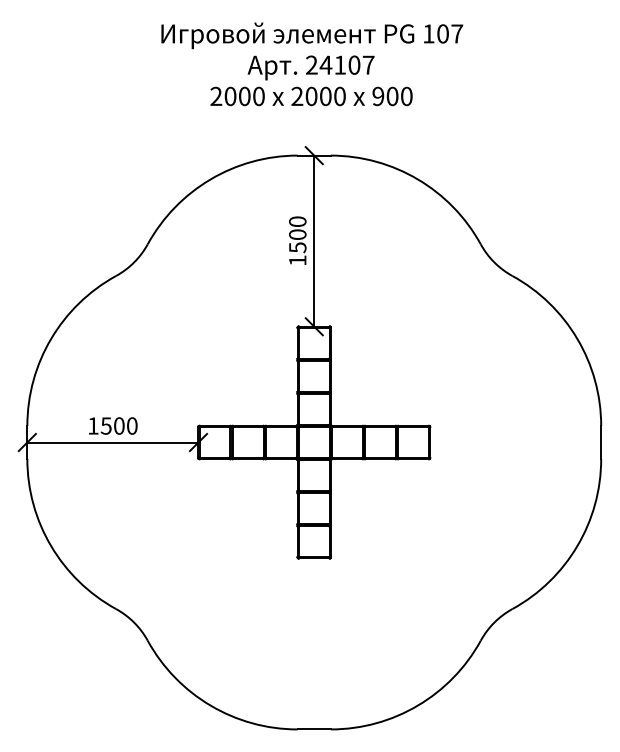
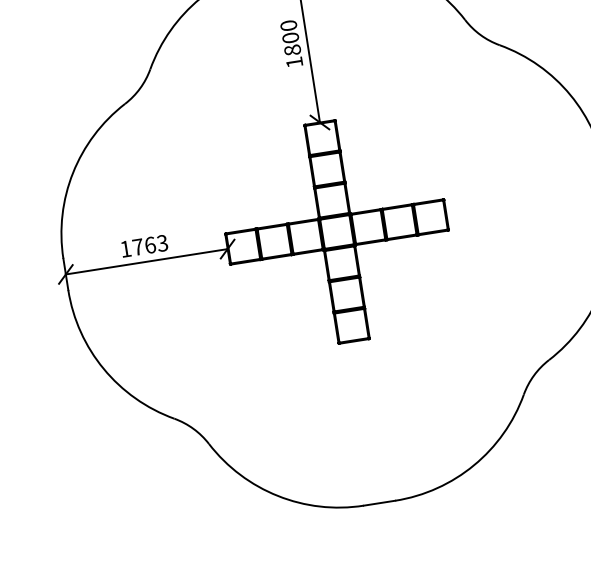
text: (297, 247) -> (292, 50), 1500 -> 1800
text: (118, 425) -> (149, 244), 1500 -> 1763

